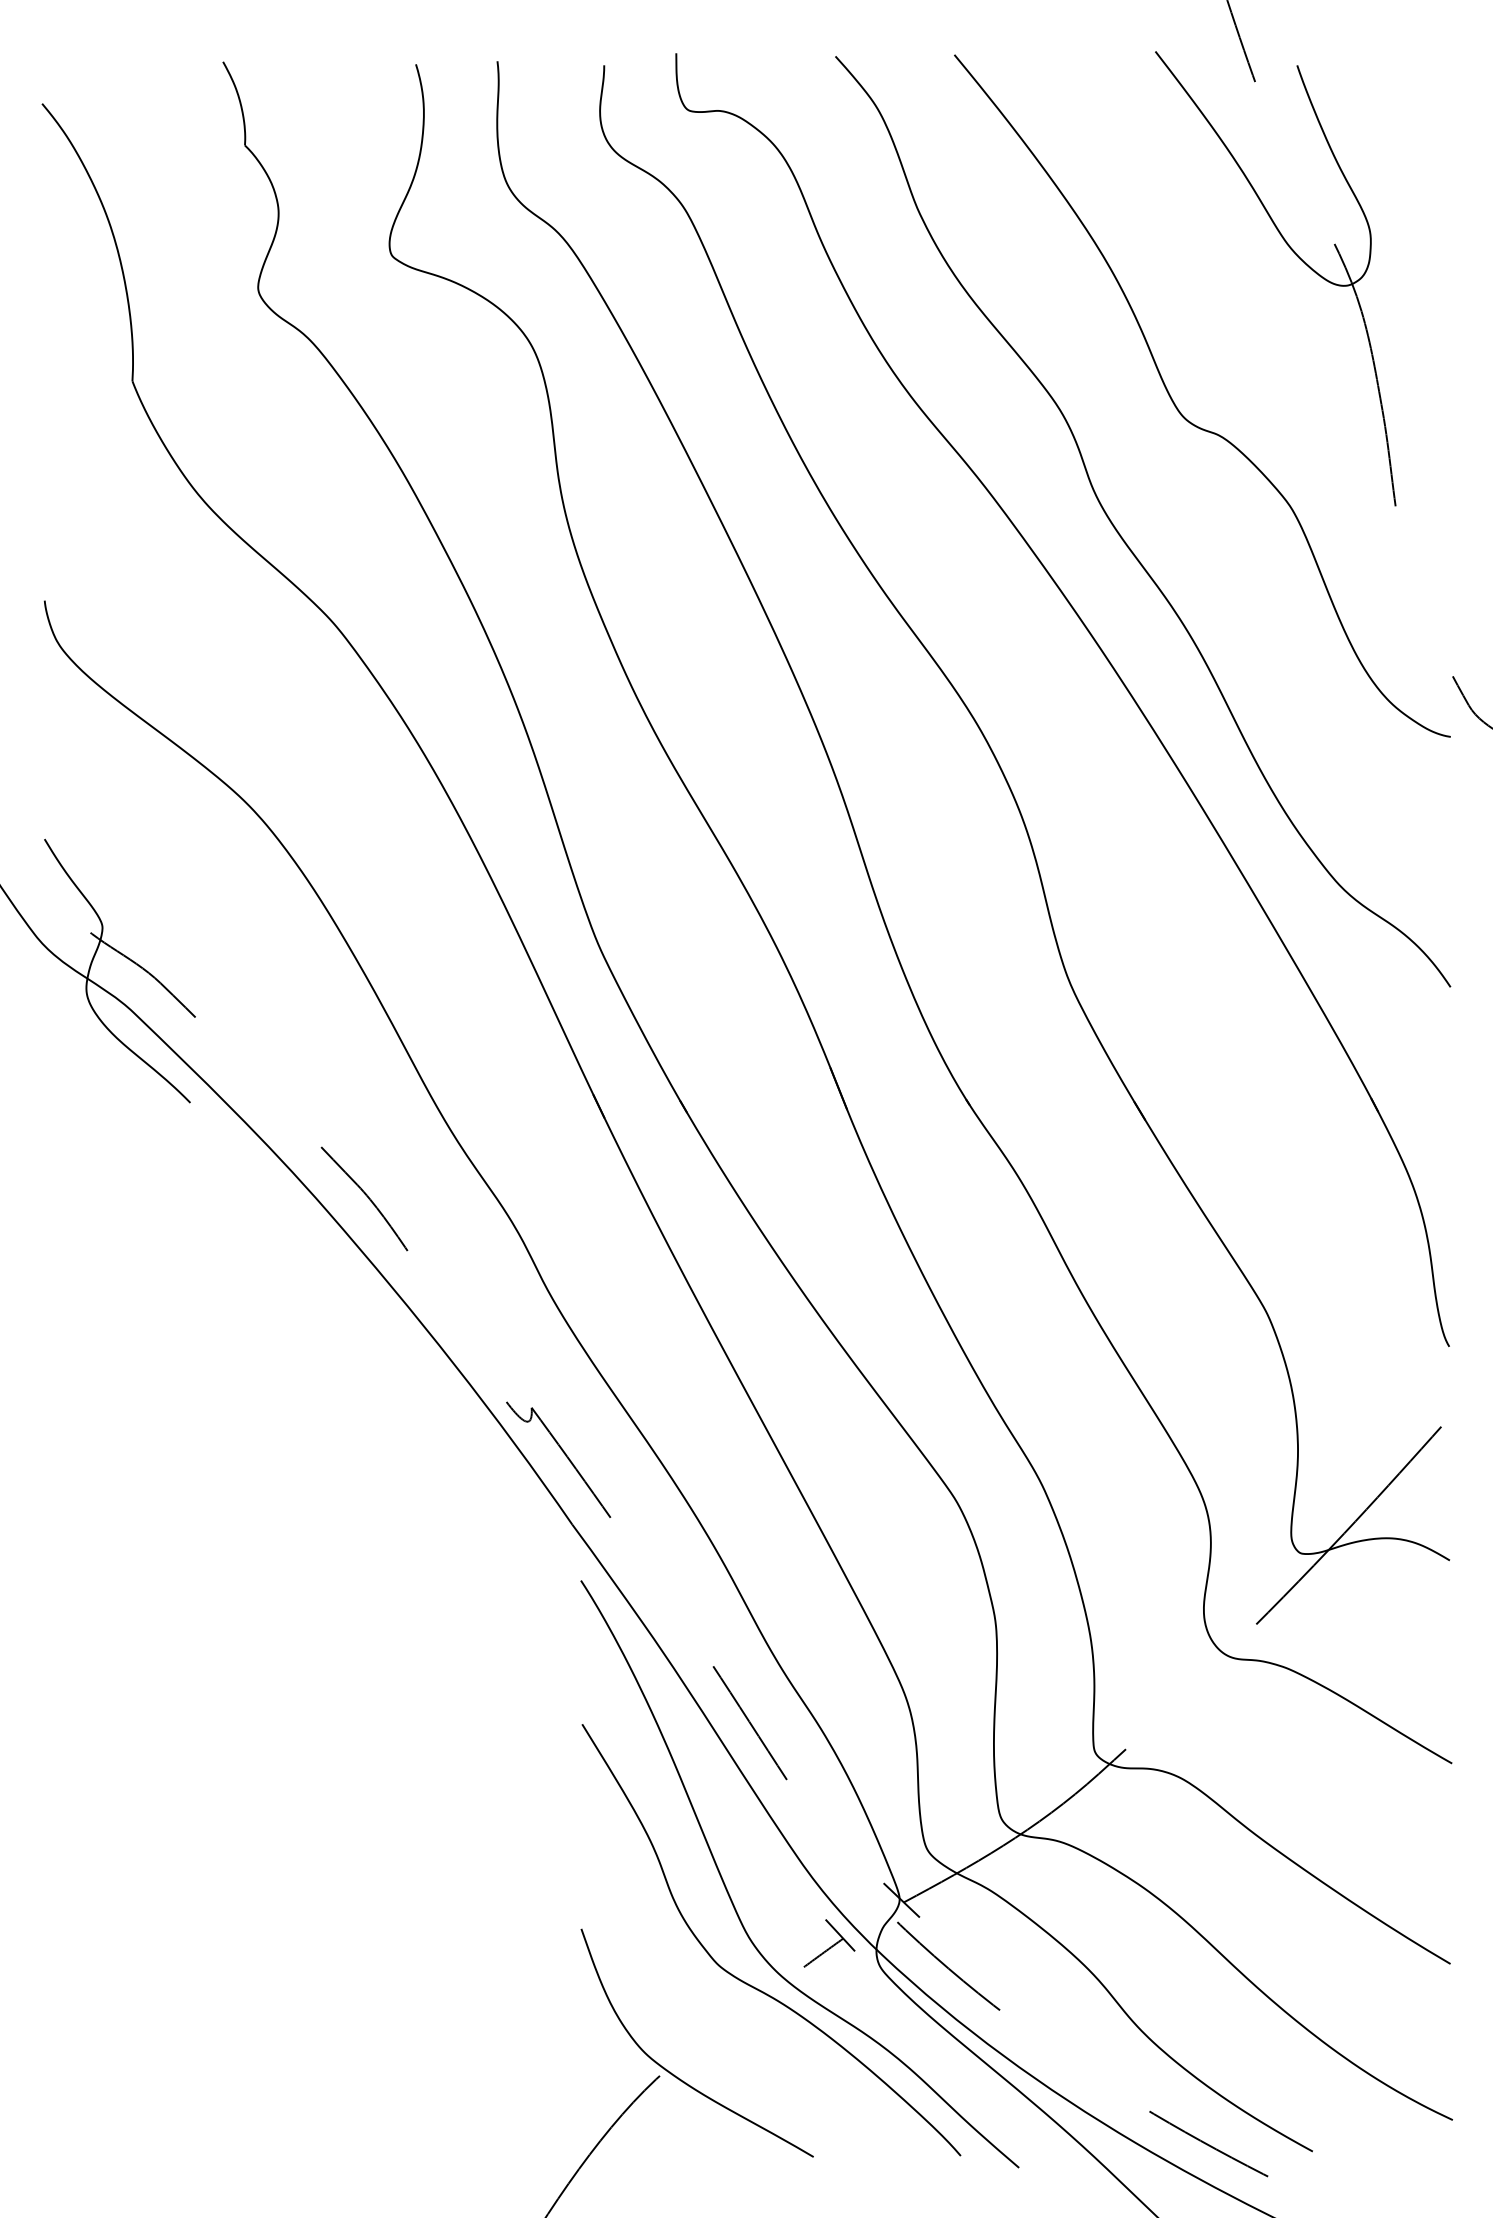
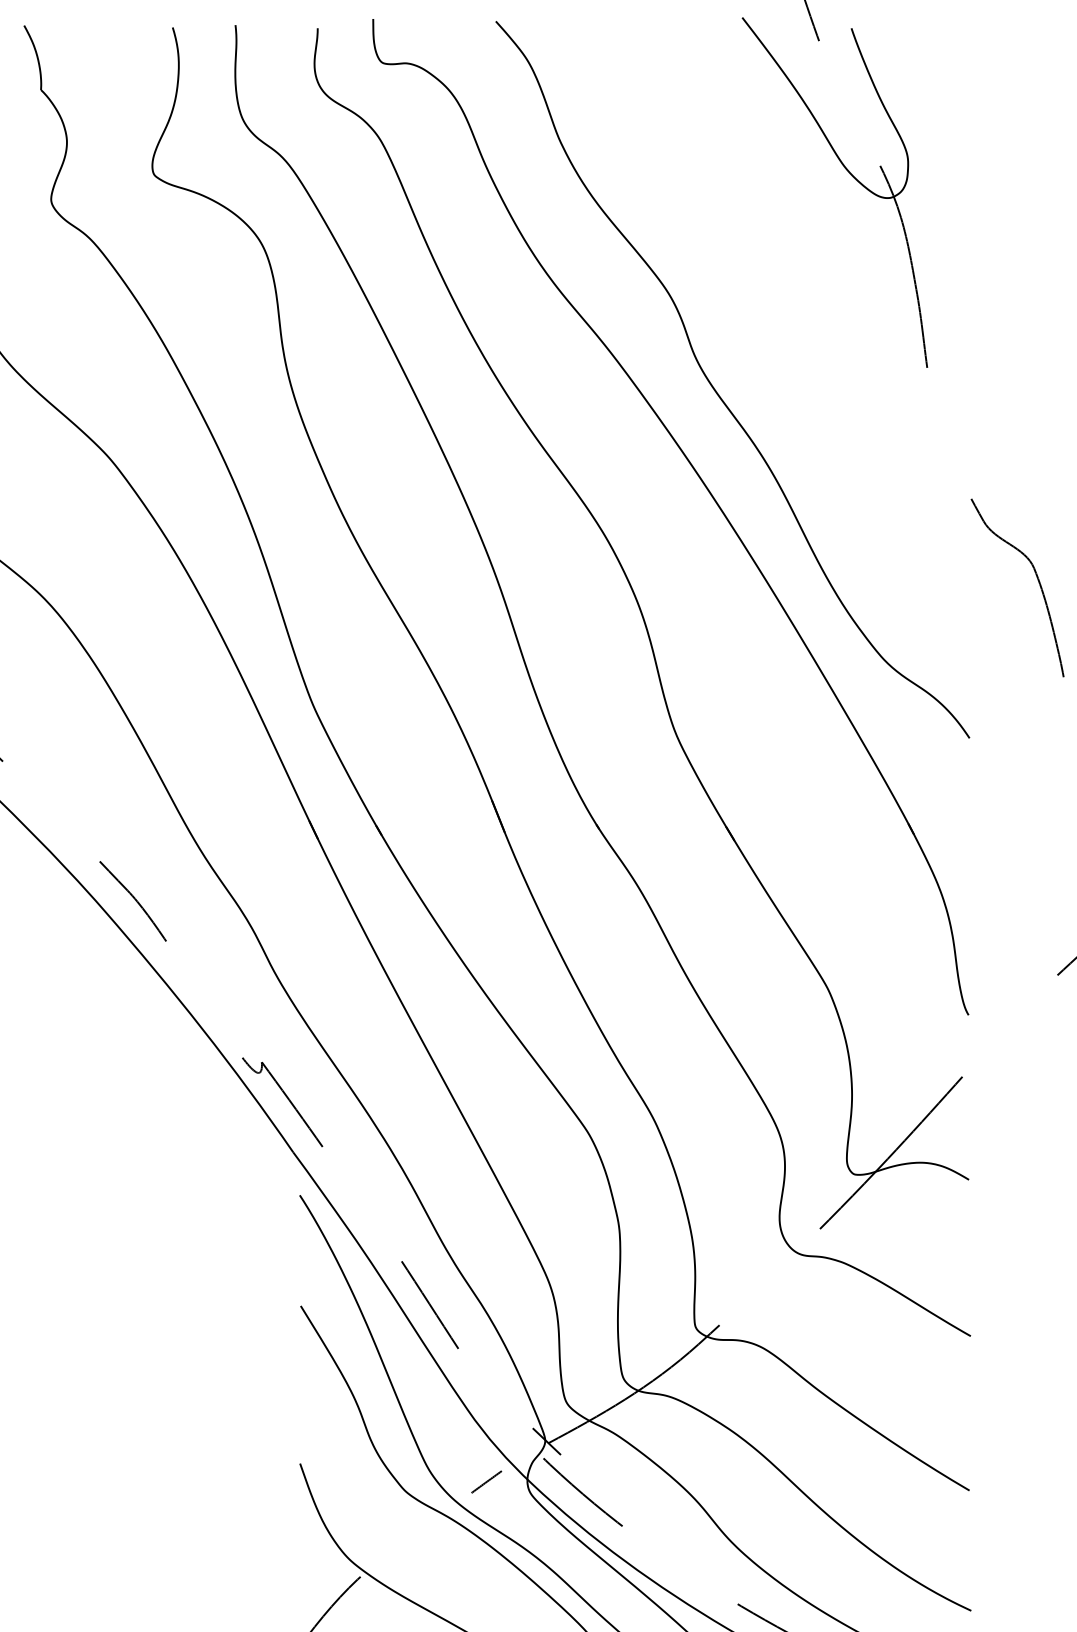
curve: (1180, 411) -> (761, 294), removed
line: (840, 1935) -> (499, 1468), removed

